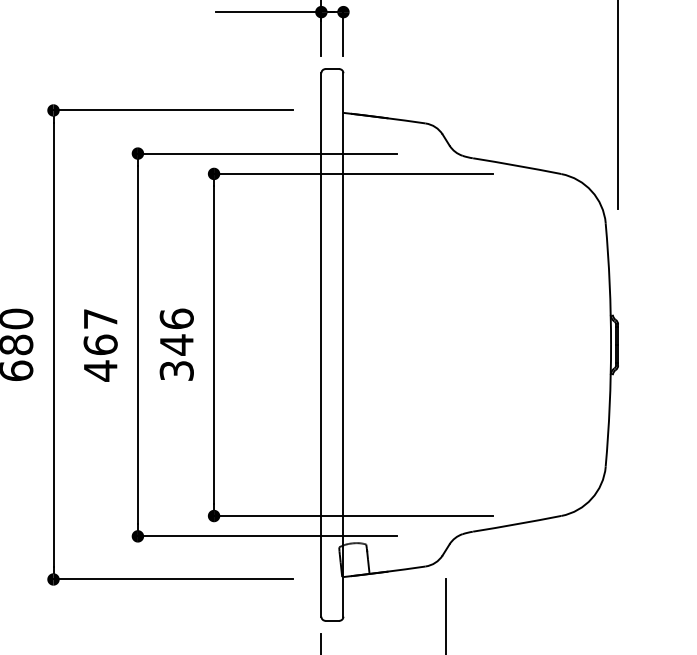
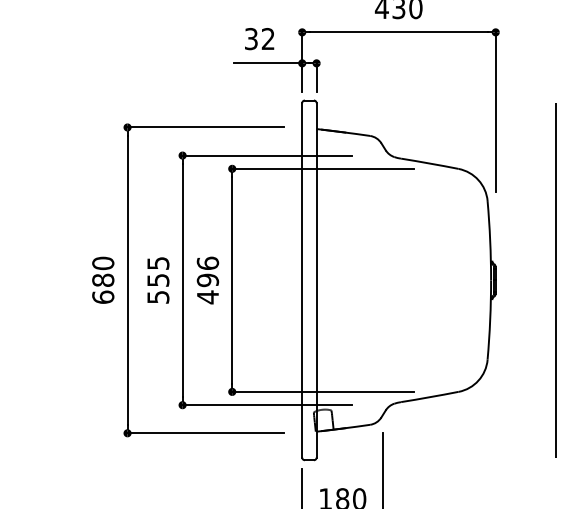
text: (100, 345) -> (158, 280), 467 -> 555
text: (176, 357) -> (207, 288), 346 -> 496

